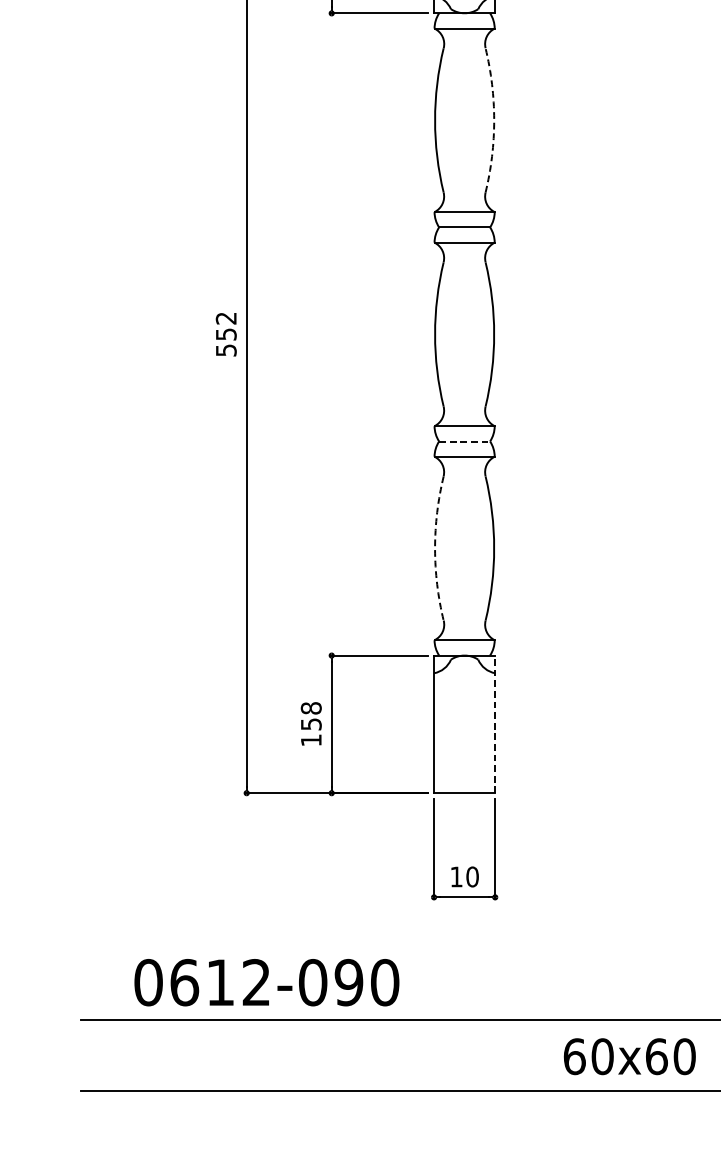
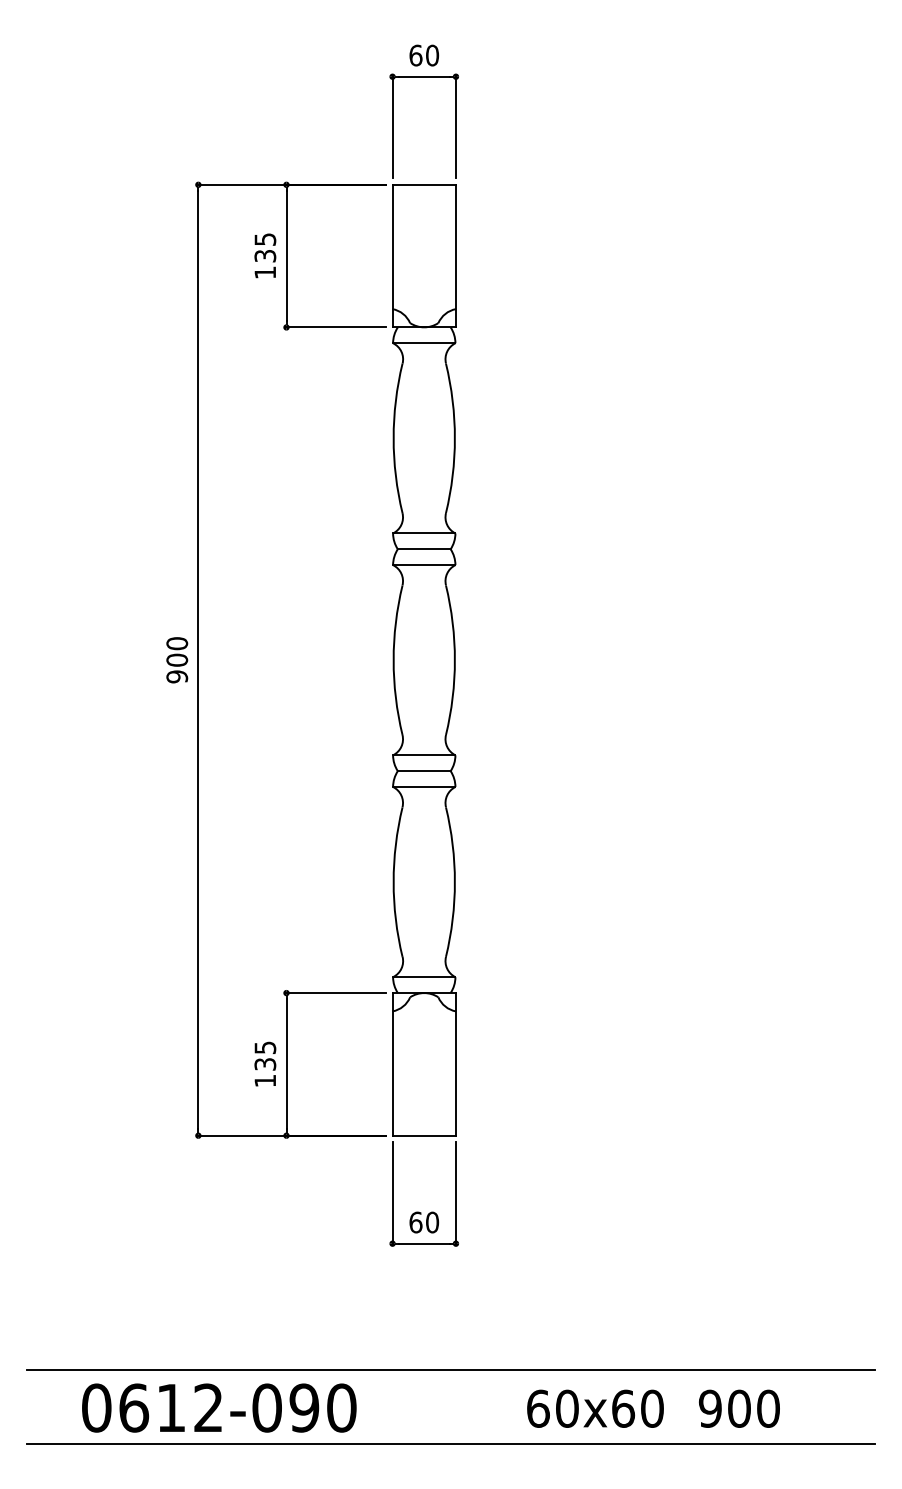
arc: (493, 120) -> (454, 438), dashed -> solid
text: (226, 334) -> (177, 660), 552 -> 900
line: (464, 441) -> (424, 771), dashed -> solid
arc: (434, 548) -> (393, 882), dashed -> solid
text: (311, 715) -> (265, 1055), 158 -> 135
line: (494, 723) -> (455, 1063), dashed -> solid
text: (456, 876) -> (415, 1222), 10 -> 60
text: (267, 982) -> (219, 1407), moved

